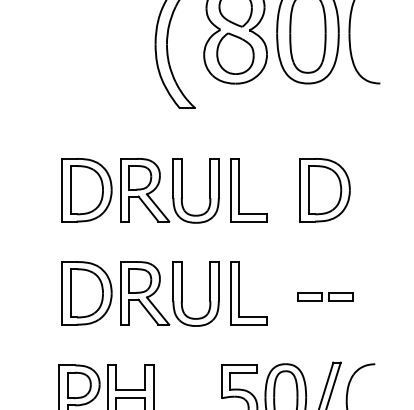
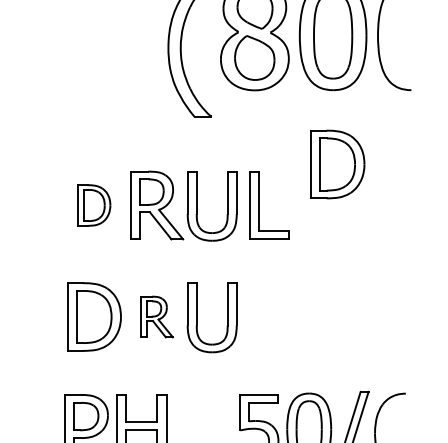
part: (87, 190) -> (94, 205), size x0.6
part: (324, 190) -> (337, 164), moved
part: (145, 292) -> (157, 316), size x0.6
part: (239, 292) -> (259, 316), removed
part: (324, 296) -> (351, 320), removed

